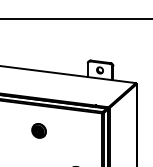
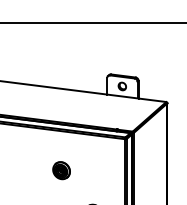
part: (38, 130) -> (61, 170), moved

